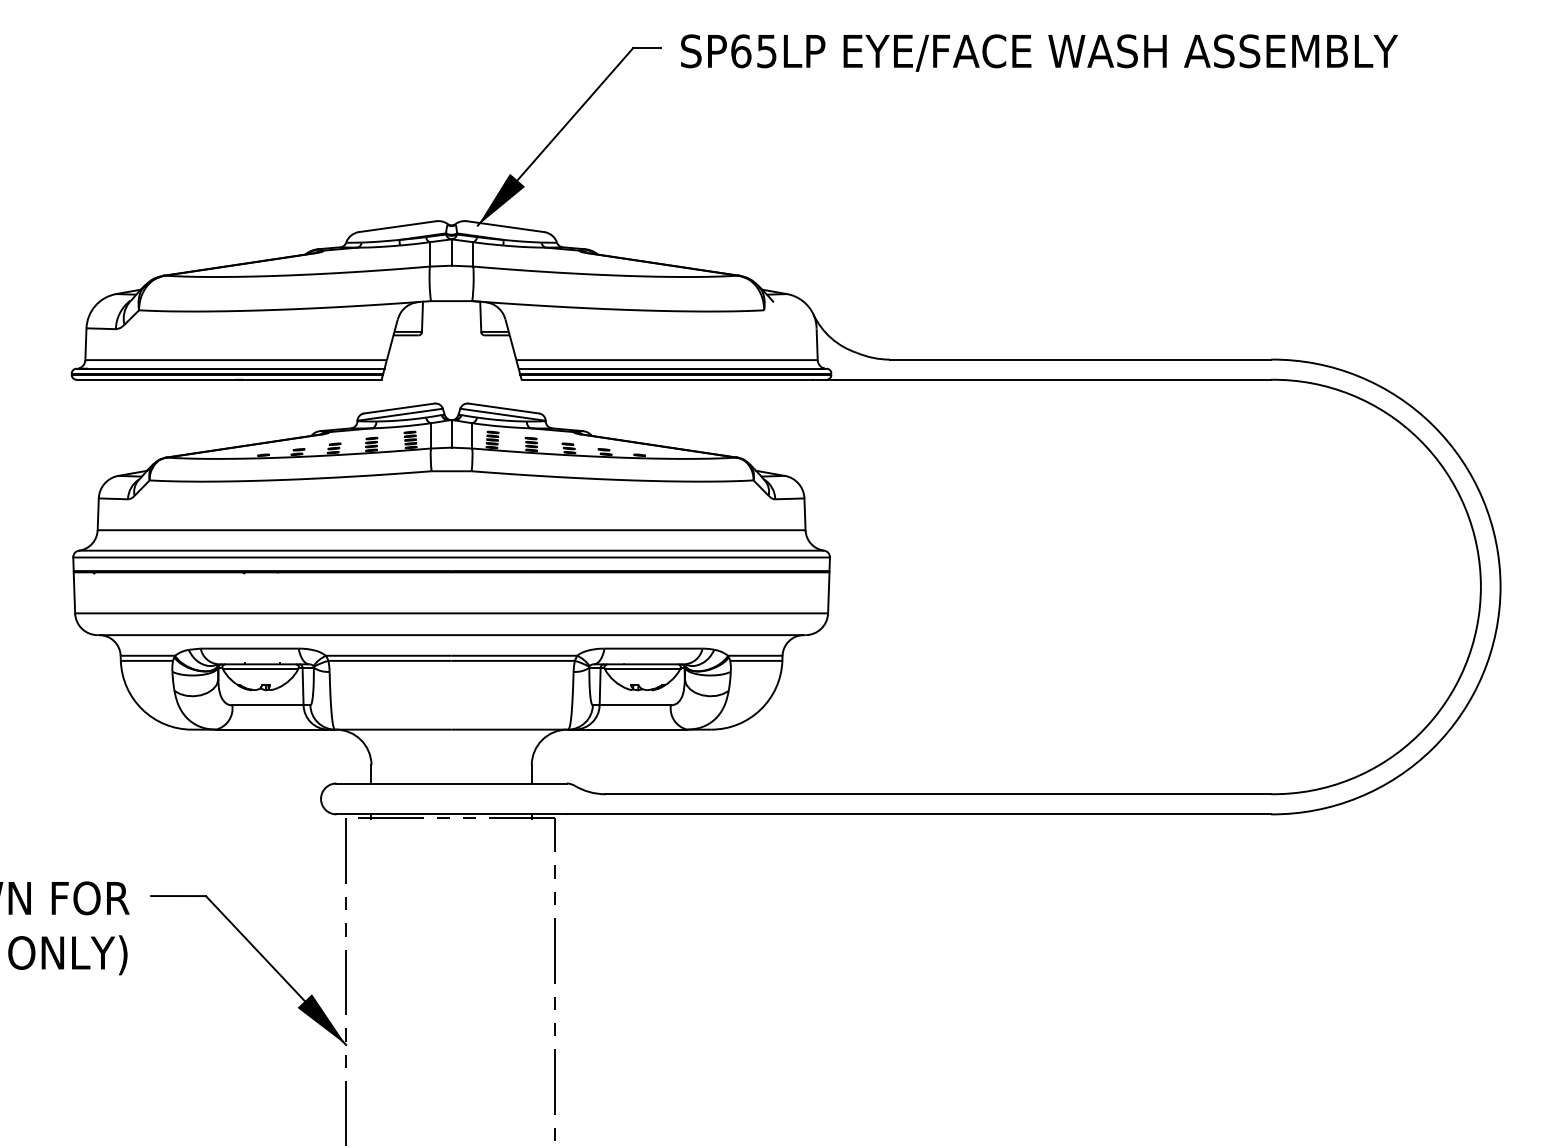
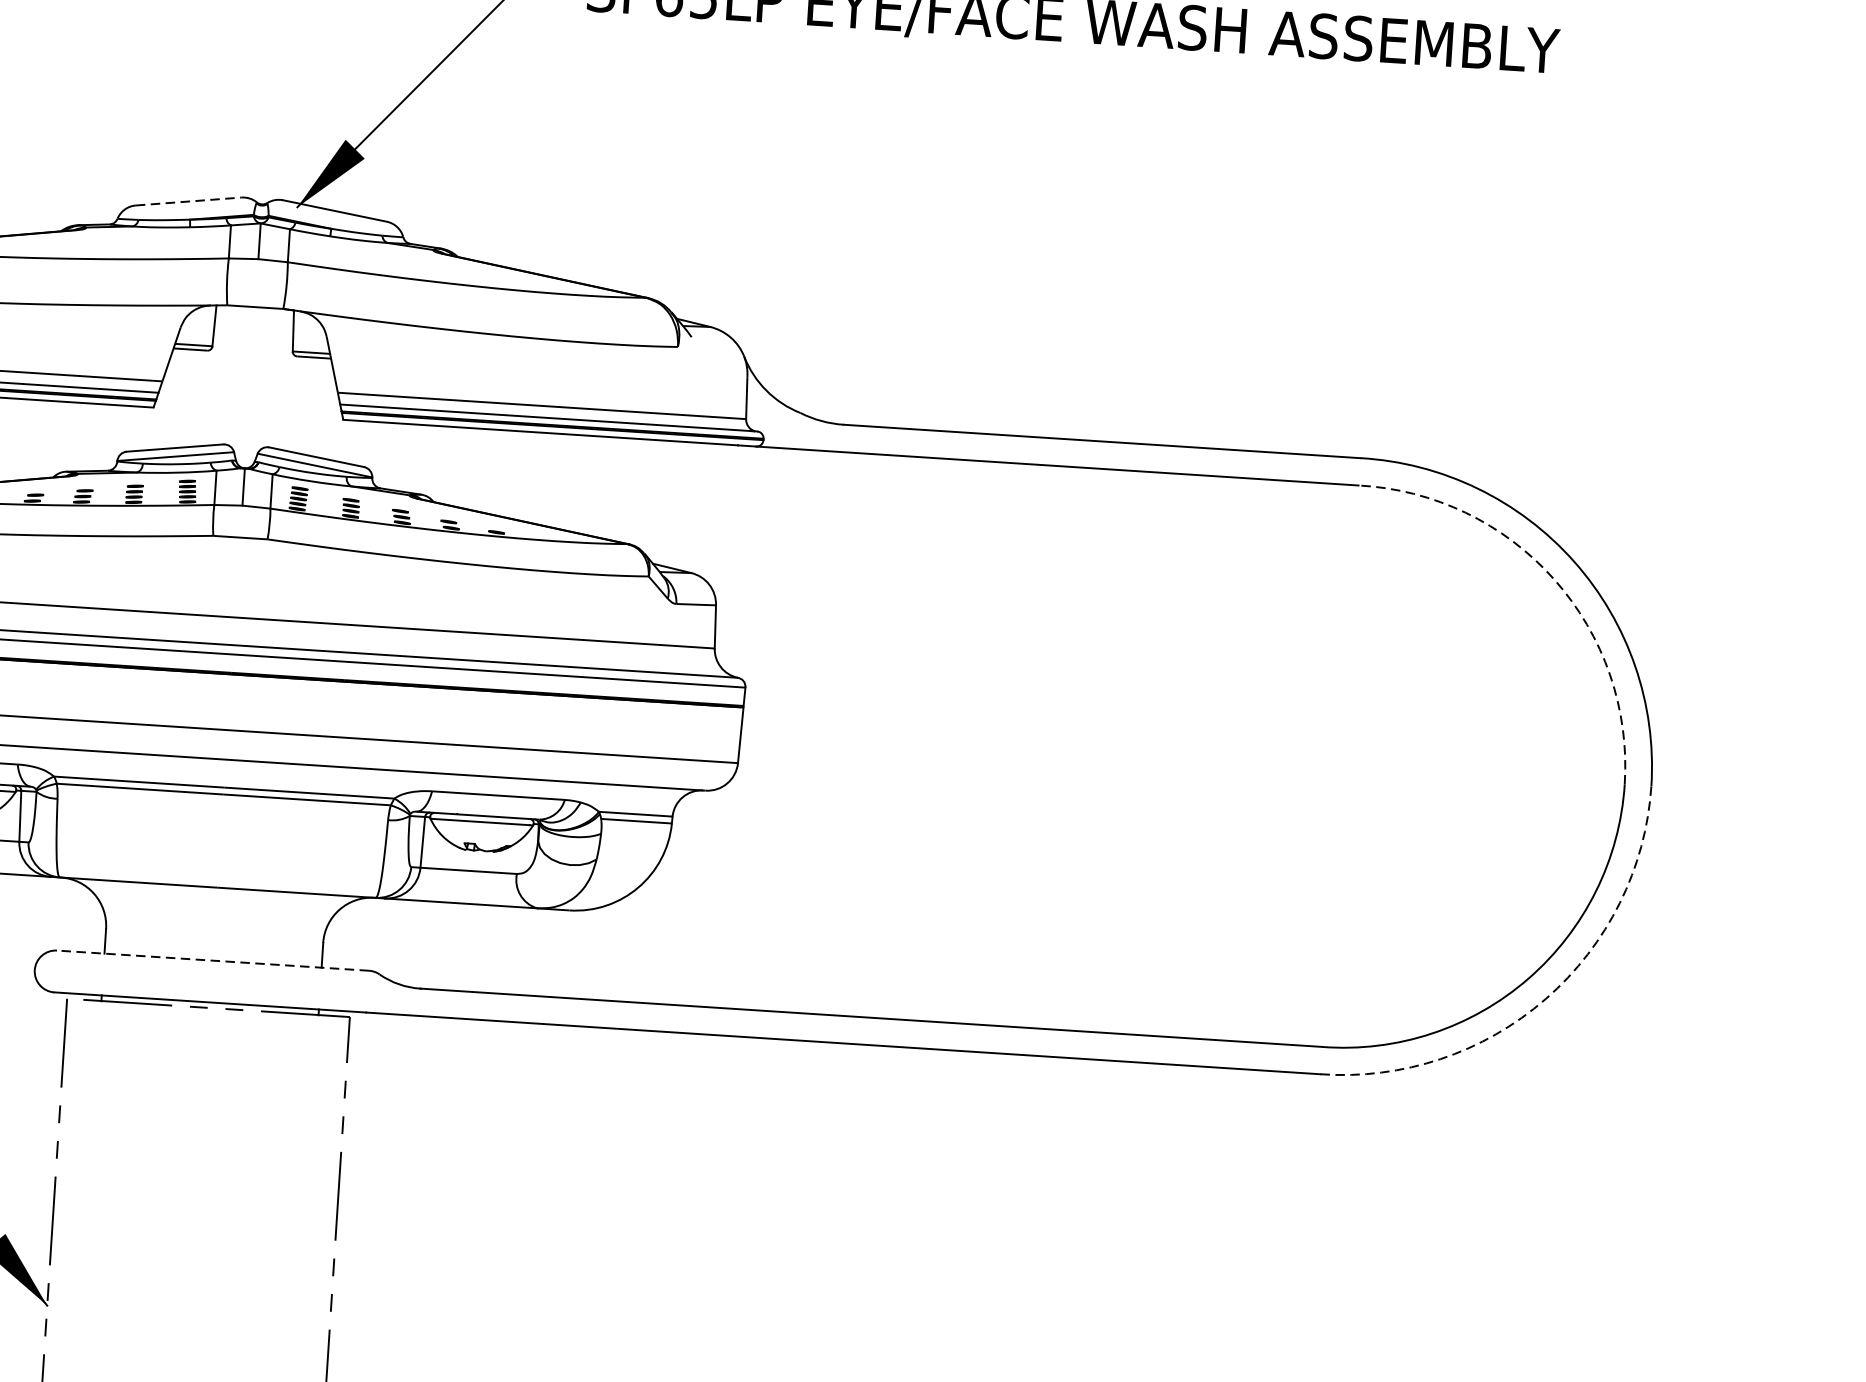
line: (398, 226) -> (189, 201), solid -> dashed
arc: (1419, 439) -> (1554, 579), solid -> dashed
arc: (1433, 748) -> (1546, 999), solid -> dashed
line: (451, 783) -> (212, 960), solid -> dashed

